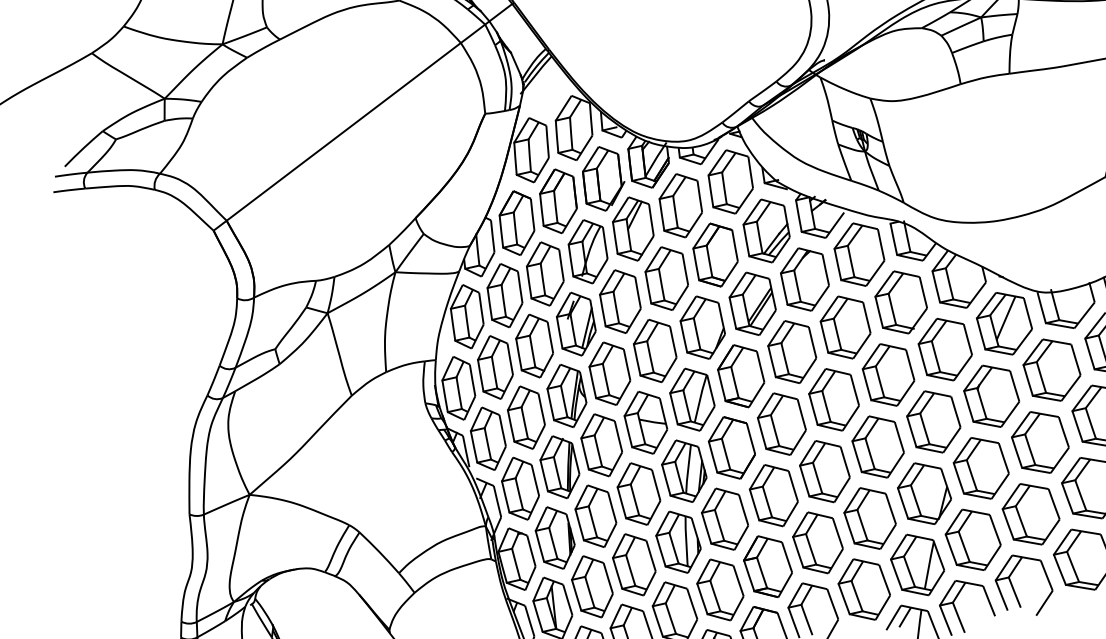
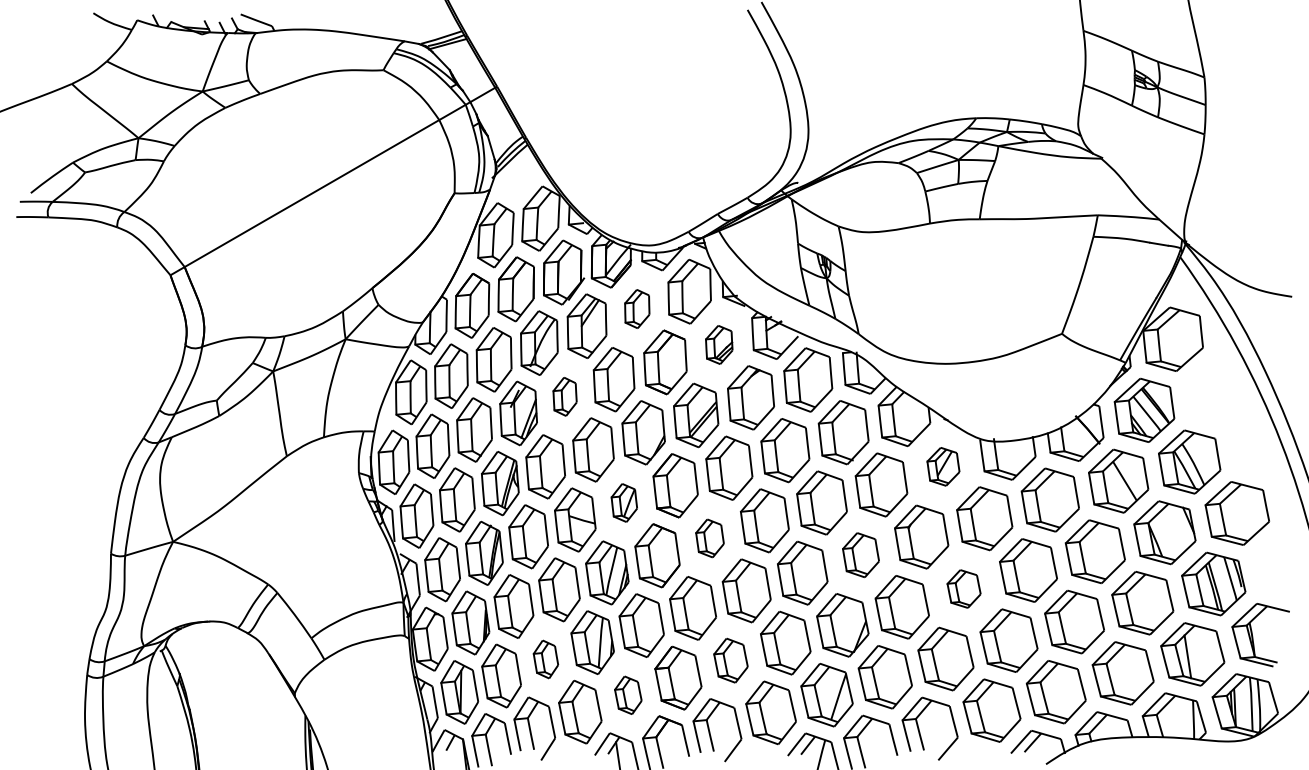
part: (681, 205) -> (637, 308), size x0.6
part: (766, 230) -> (719, 344), size x0.6
part: (619, 301) -> (564, 396), size x0.6
part: (1004, 323) -> (943, 466), size x0.6
part: (692, 399) -> (624, 502), size x0.6
part: (933, 421) -> (860, 554), size x0.7
part: (781, 424) -> (709, 538), size x0.6
part: (1039, 442) -> (963, 588), size x0.6
part: (817, 542) -> (730, 660), size x0.7
part: (633, 564) -> (545, 659), size x0.6
part: (720, 590) -> (628, 695), size x0.6

